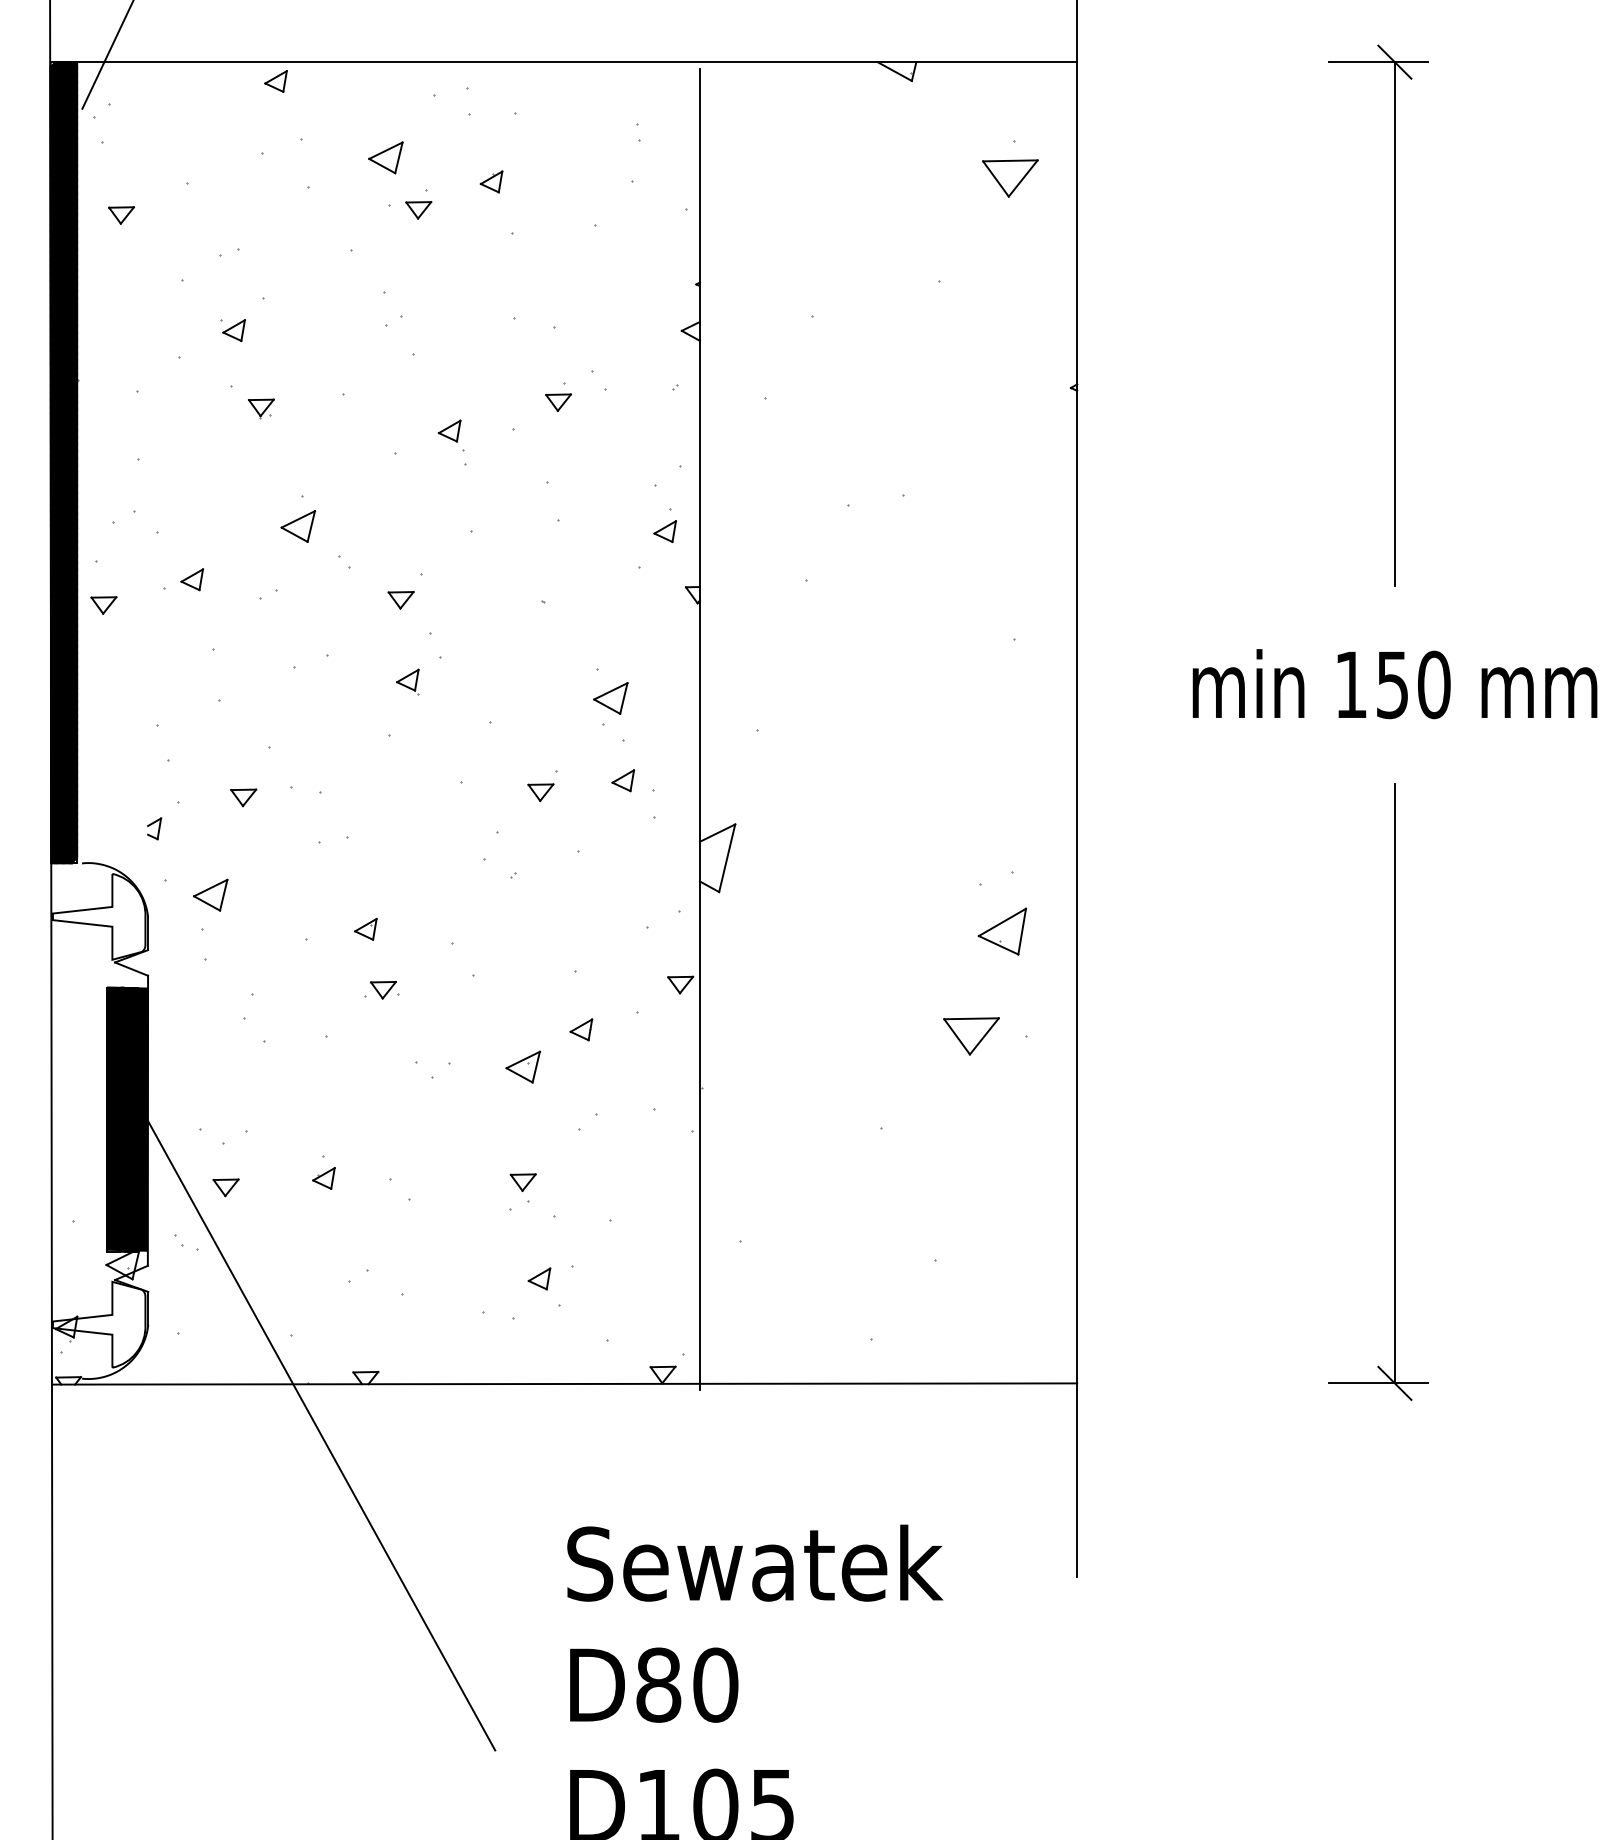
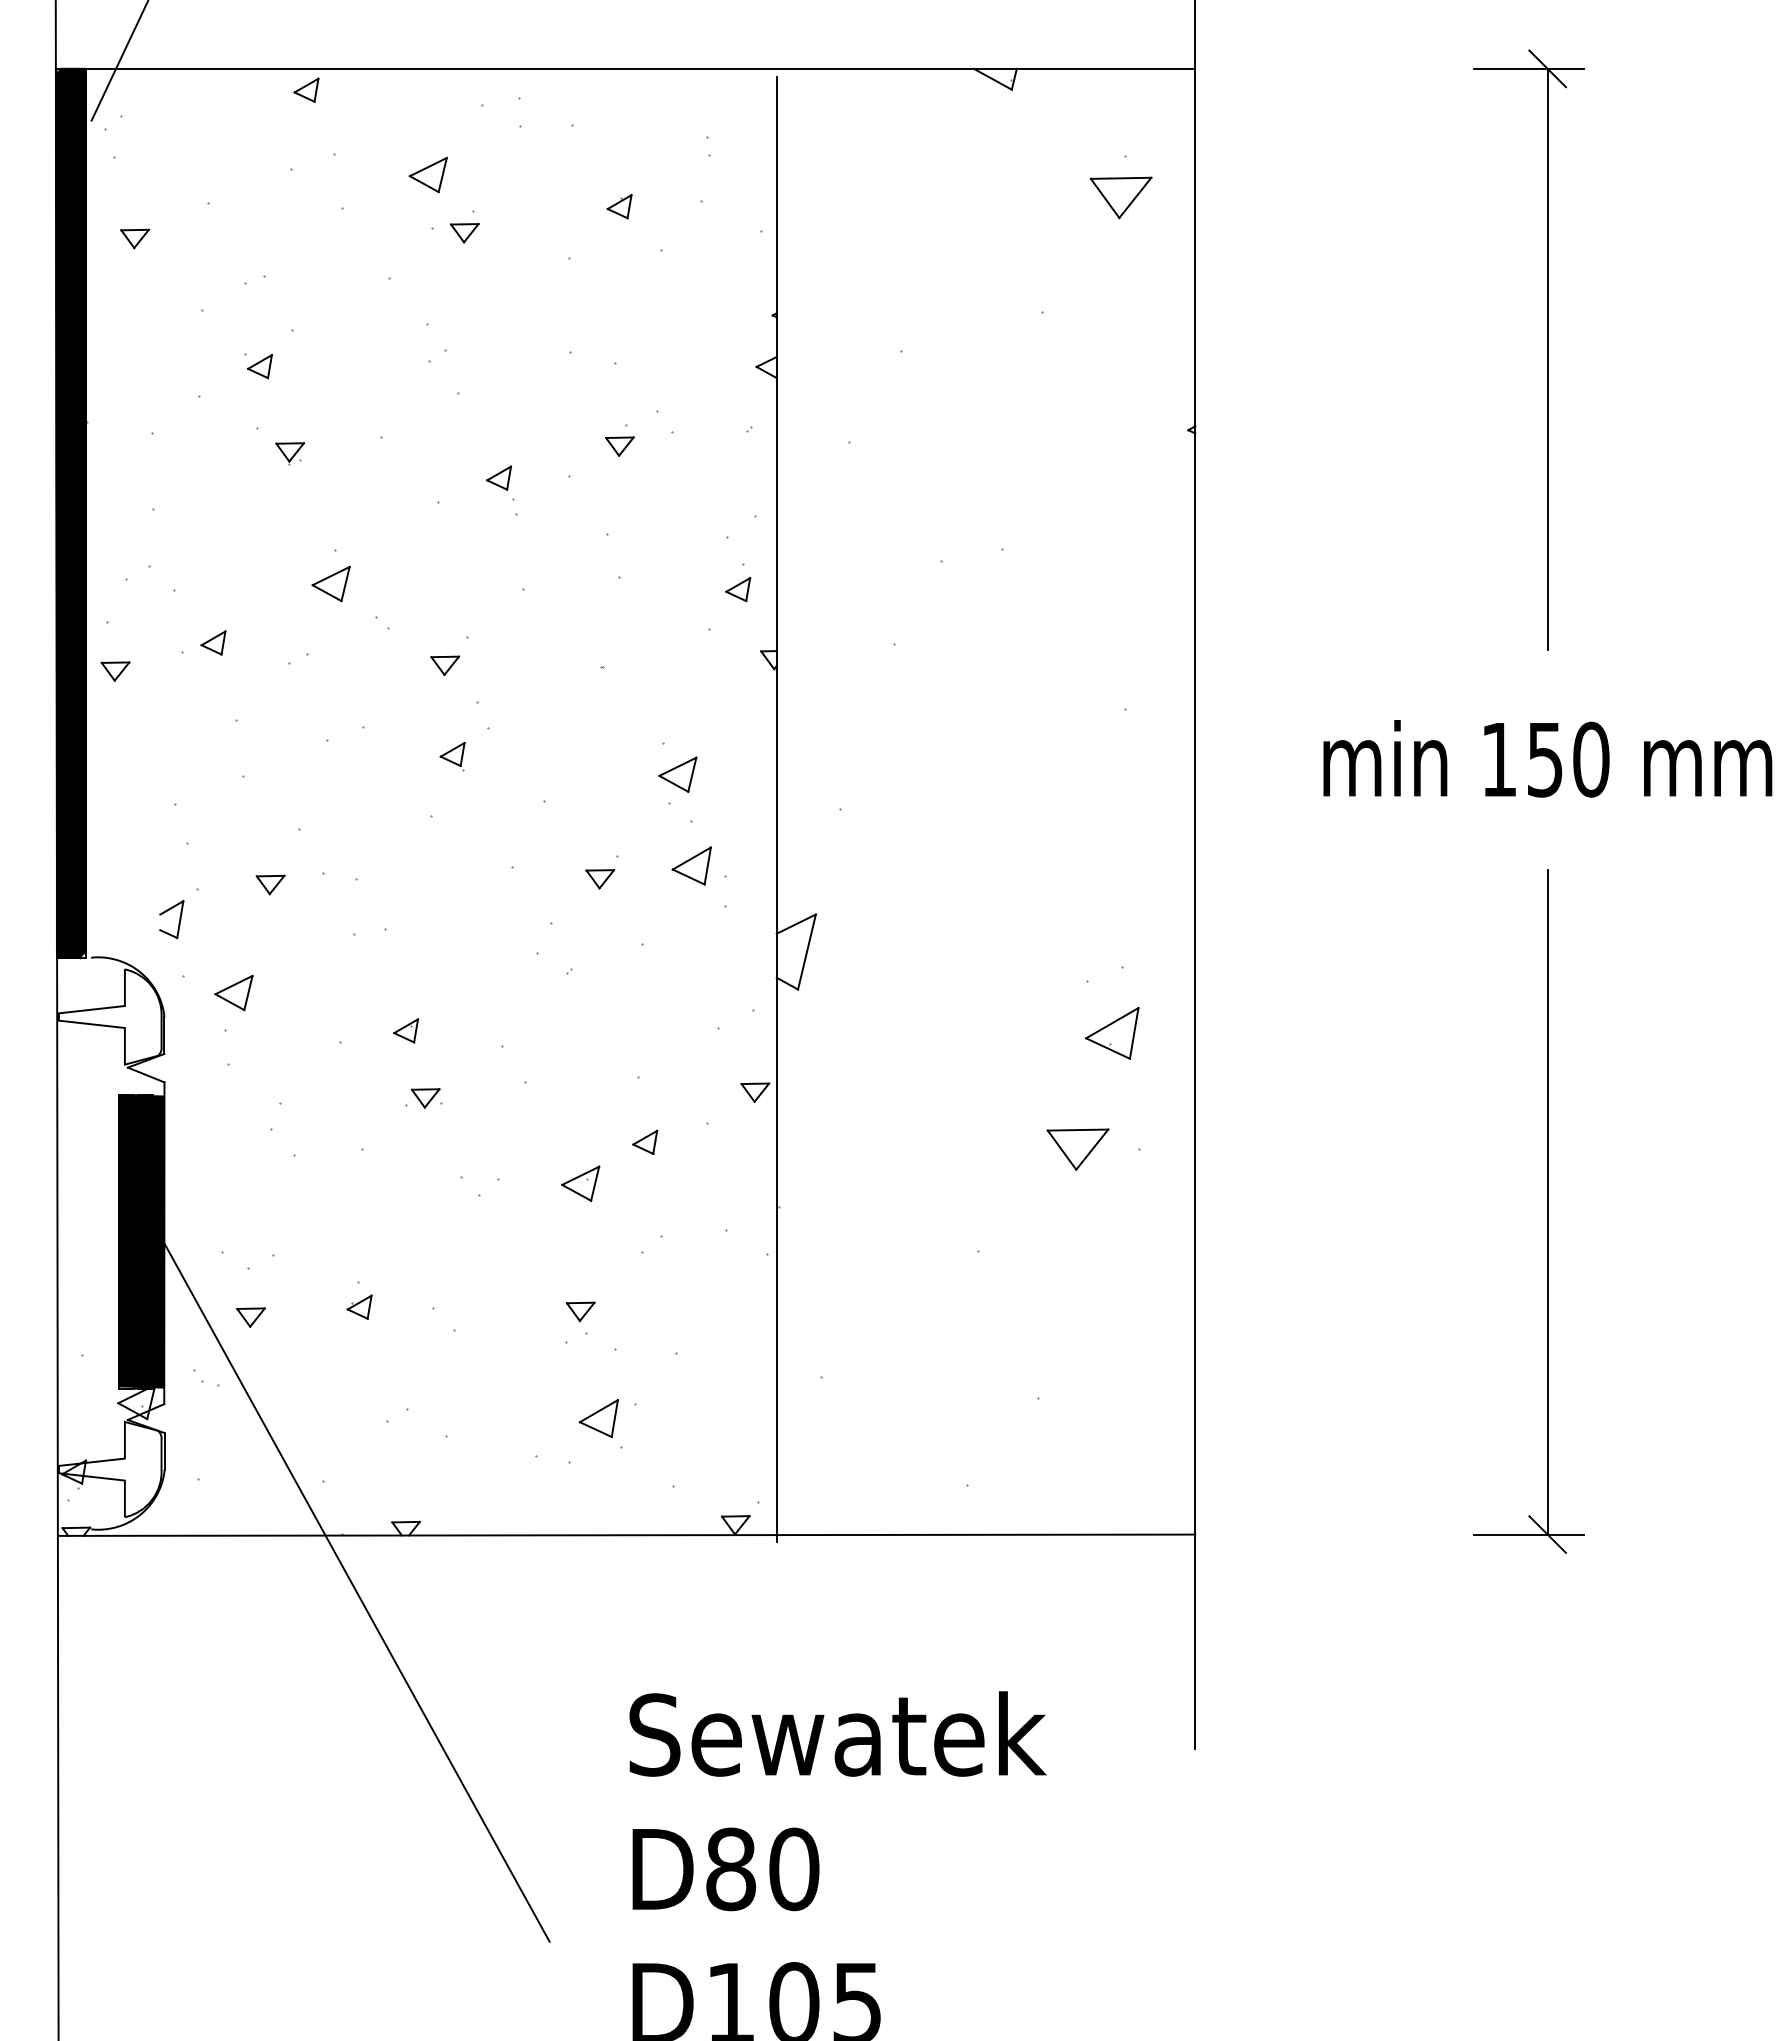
part: (491, 181) -> (619, 206), moved
part: (623, 780) -> (691, 865), size x1.6
part: (154, 828) -> (171, 918), size x1.6
part: (539, 1278) -> (598, 1418), size x1.6

